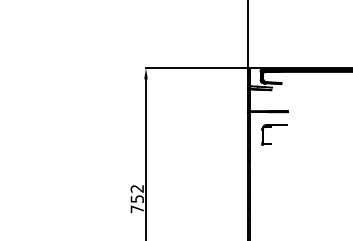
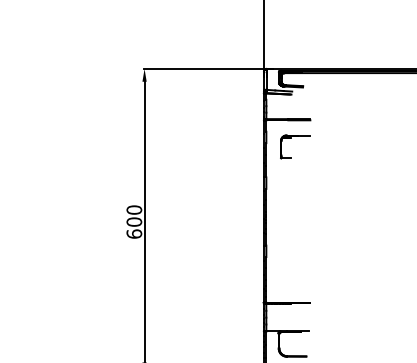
text: (137, 198) -> (134, 221), 752 -> 600

